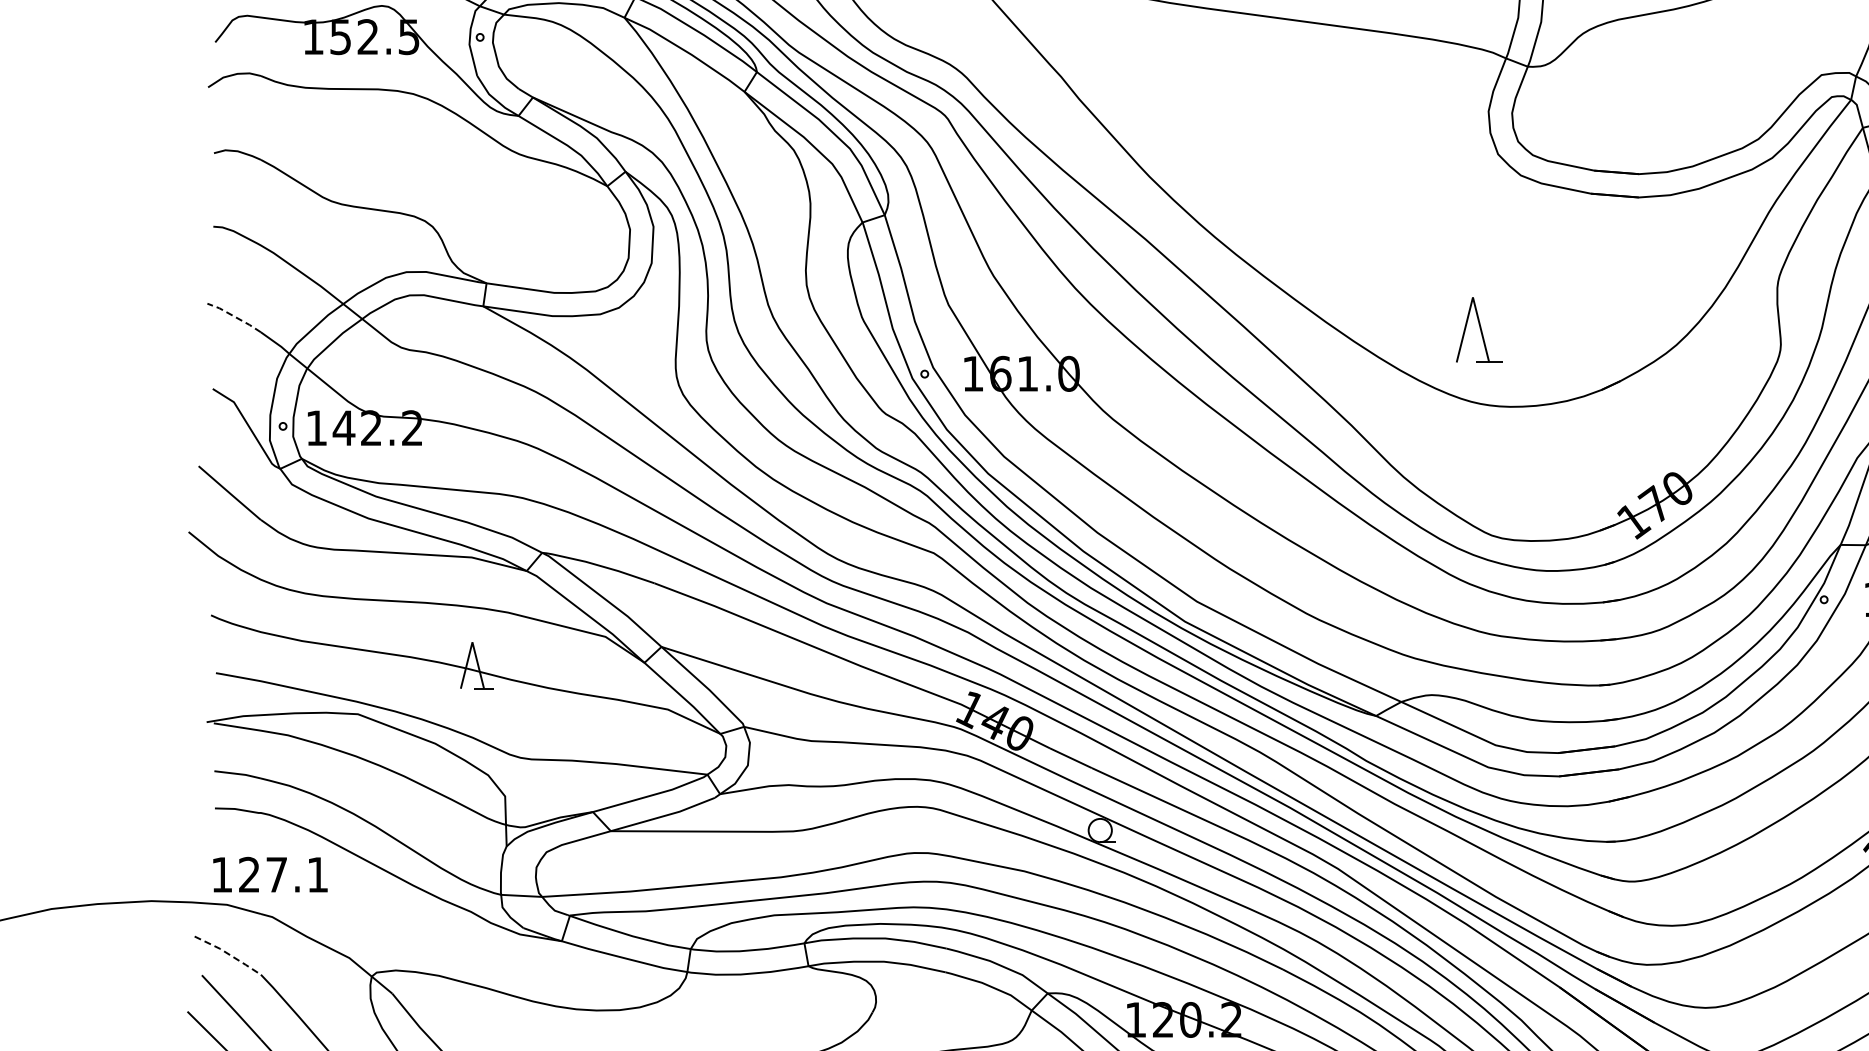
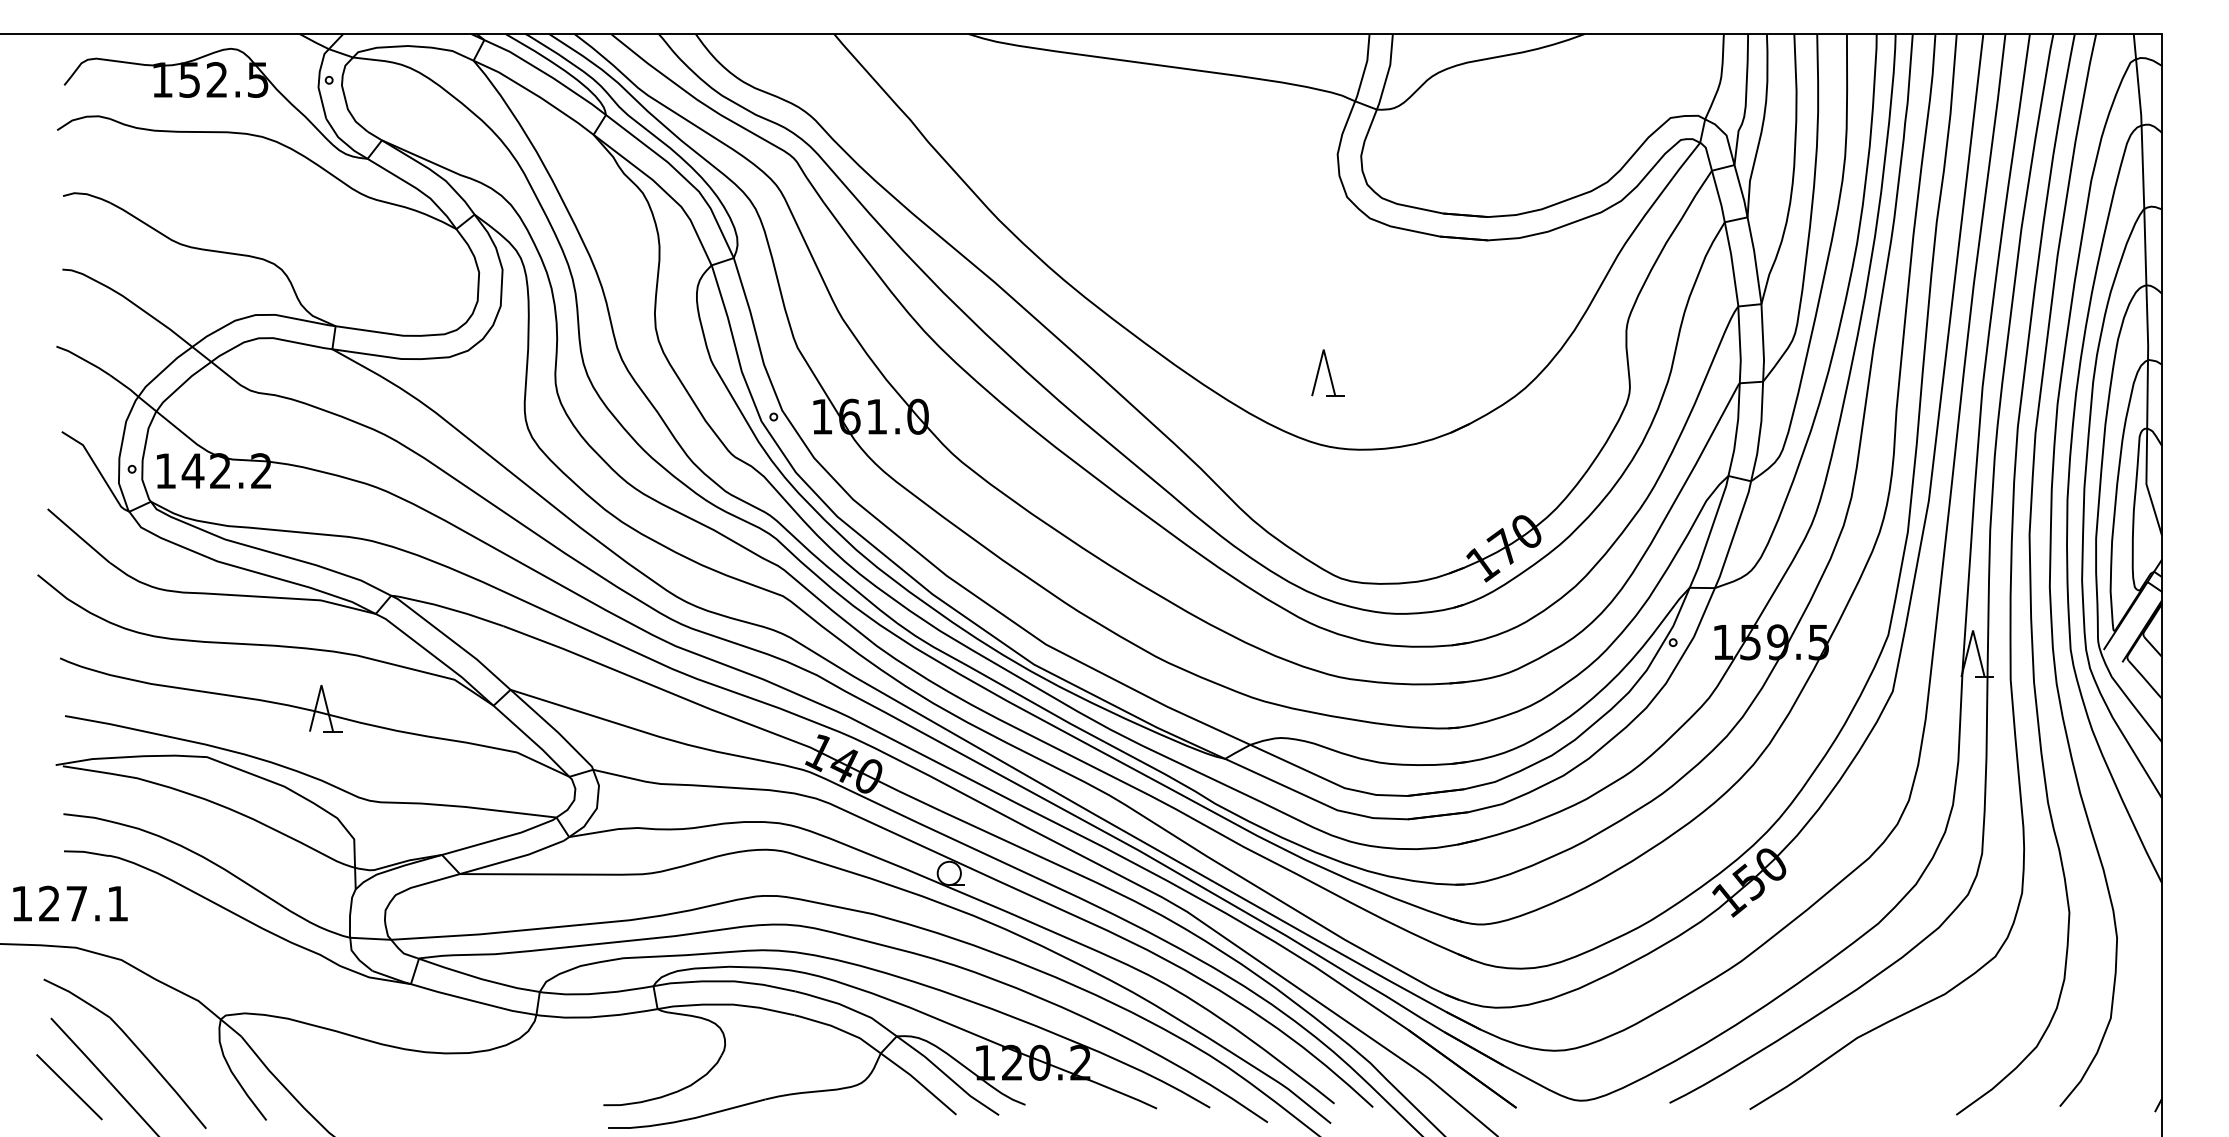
line: (234, 316) -> (83, 359), dashed -> solid
part: (1478, 329) -> (1327, 372), size x0.71
text: (270, 874) -> (70, 903), moved
line: (229, 954) -> (78, 997), dashed -> solid

